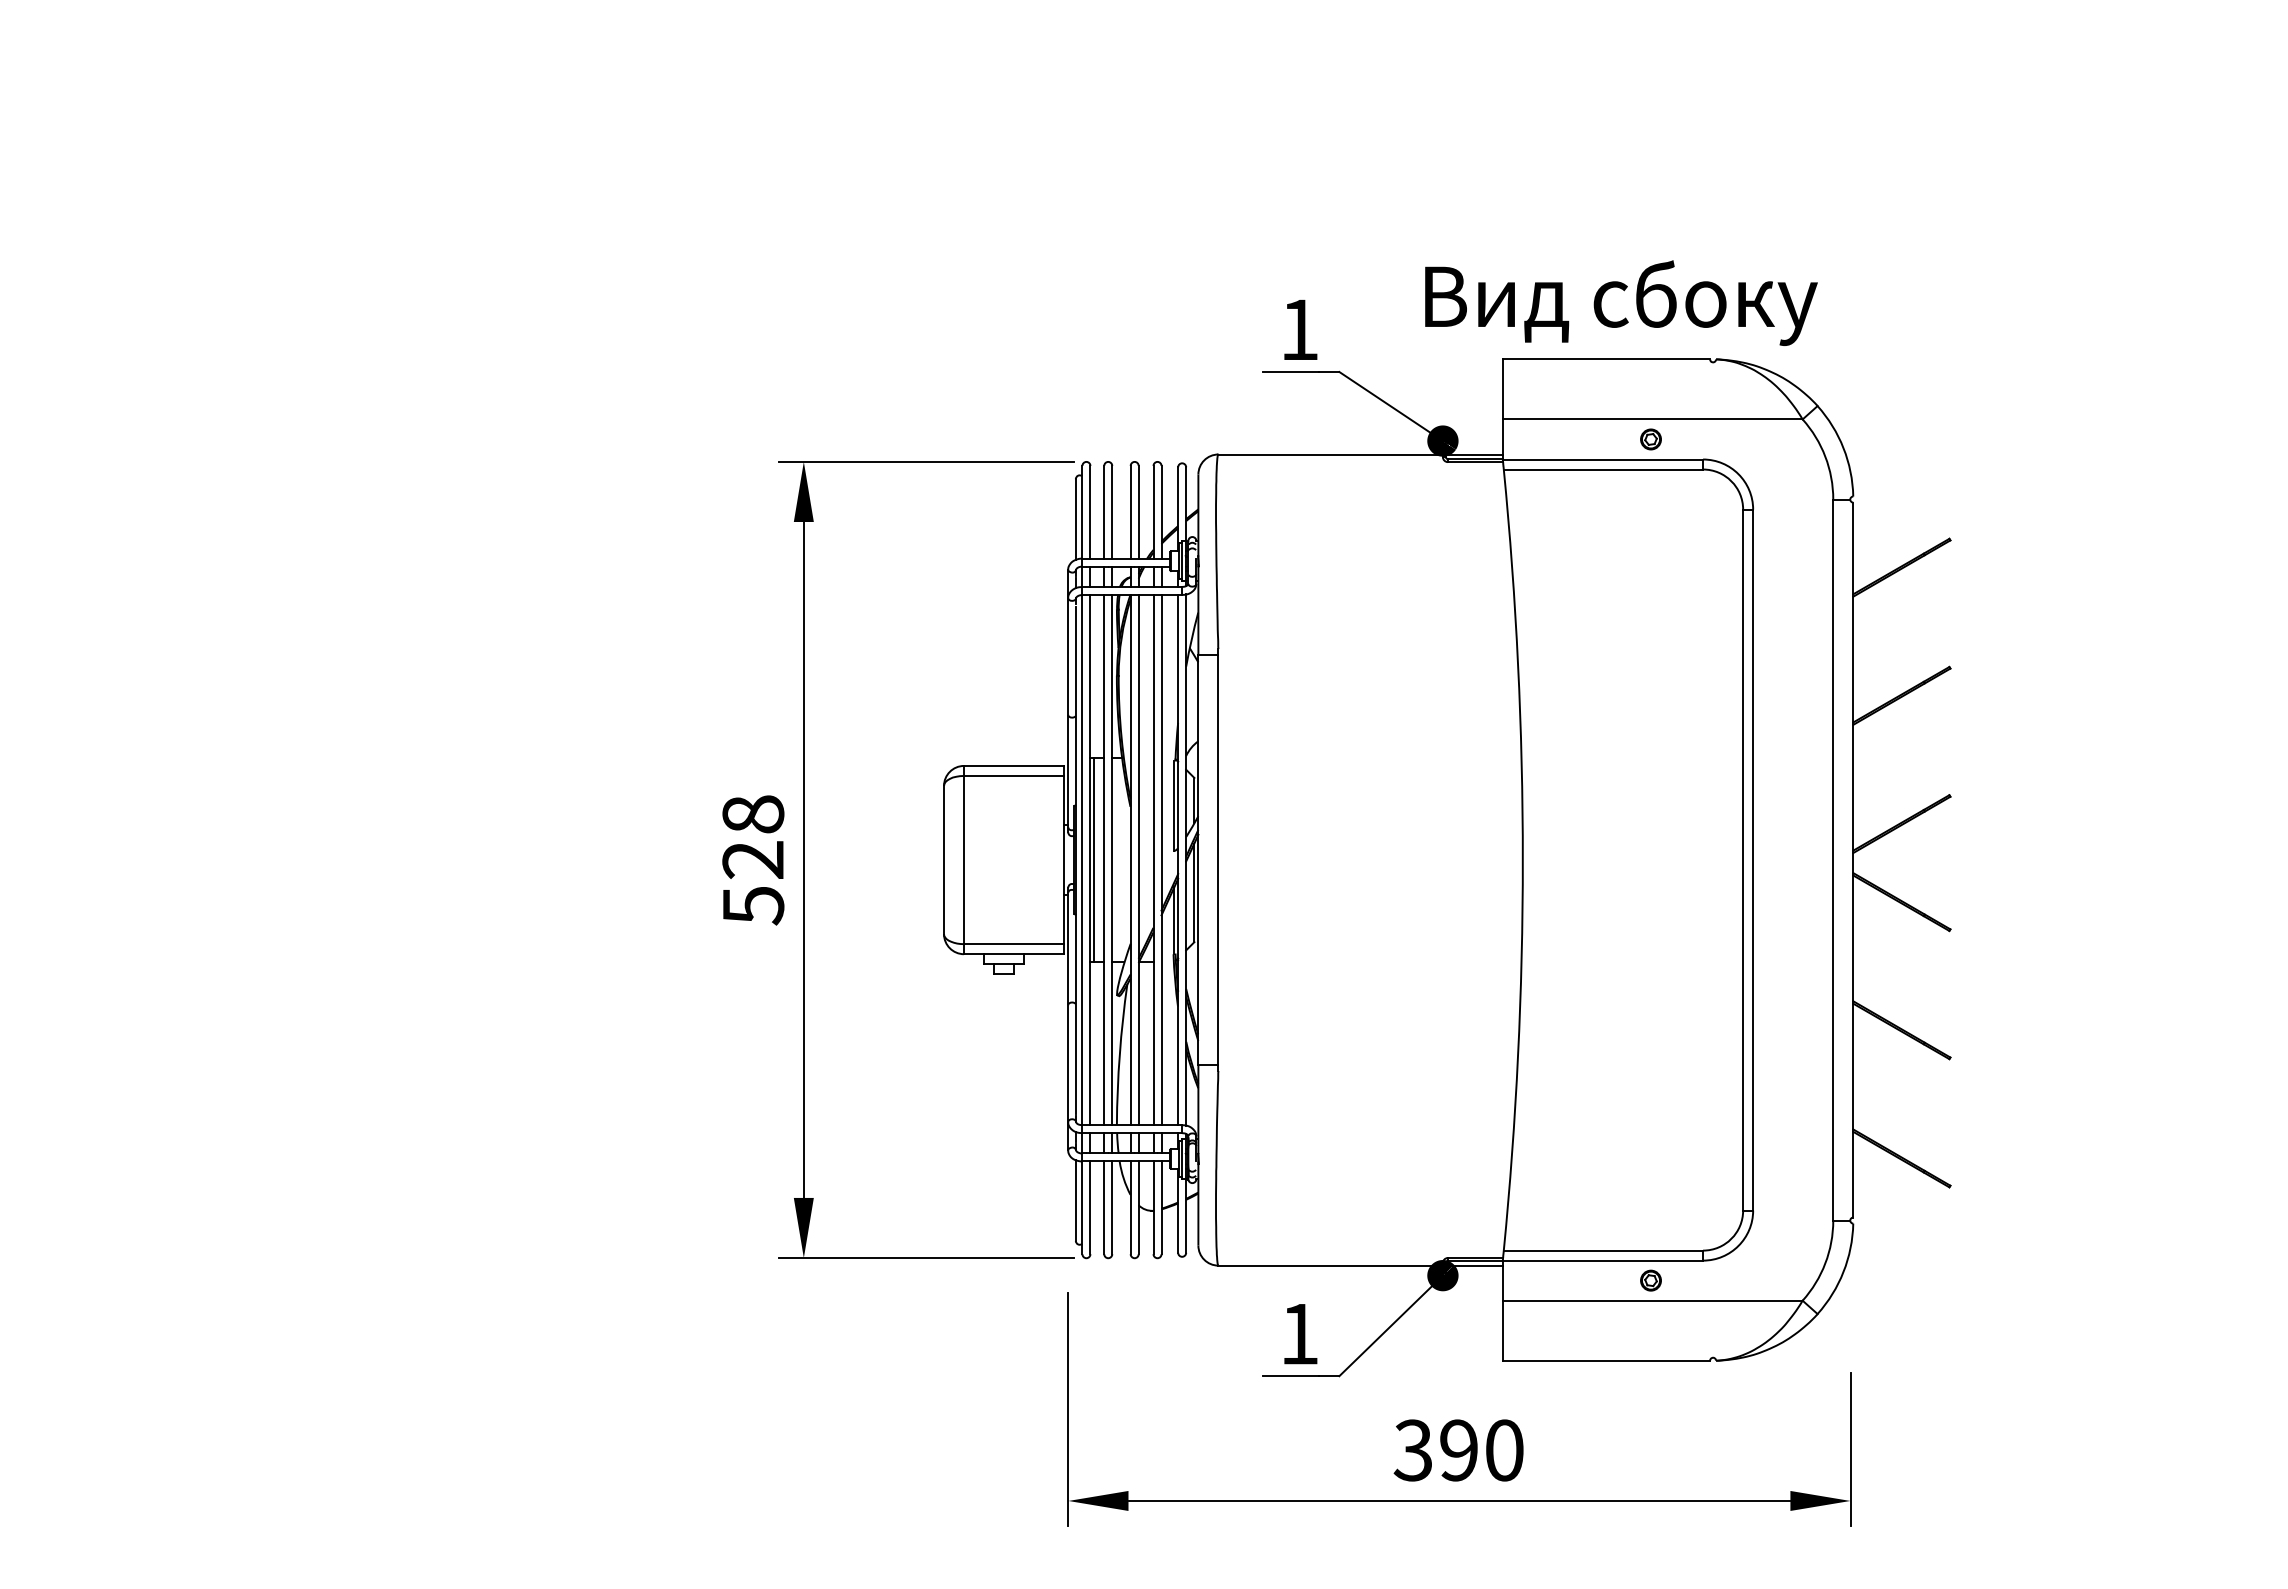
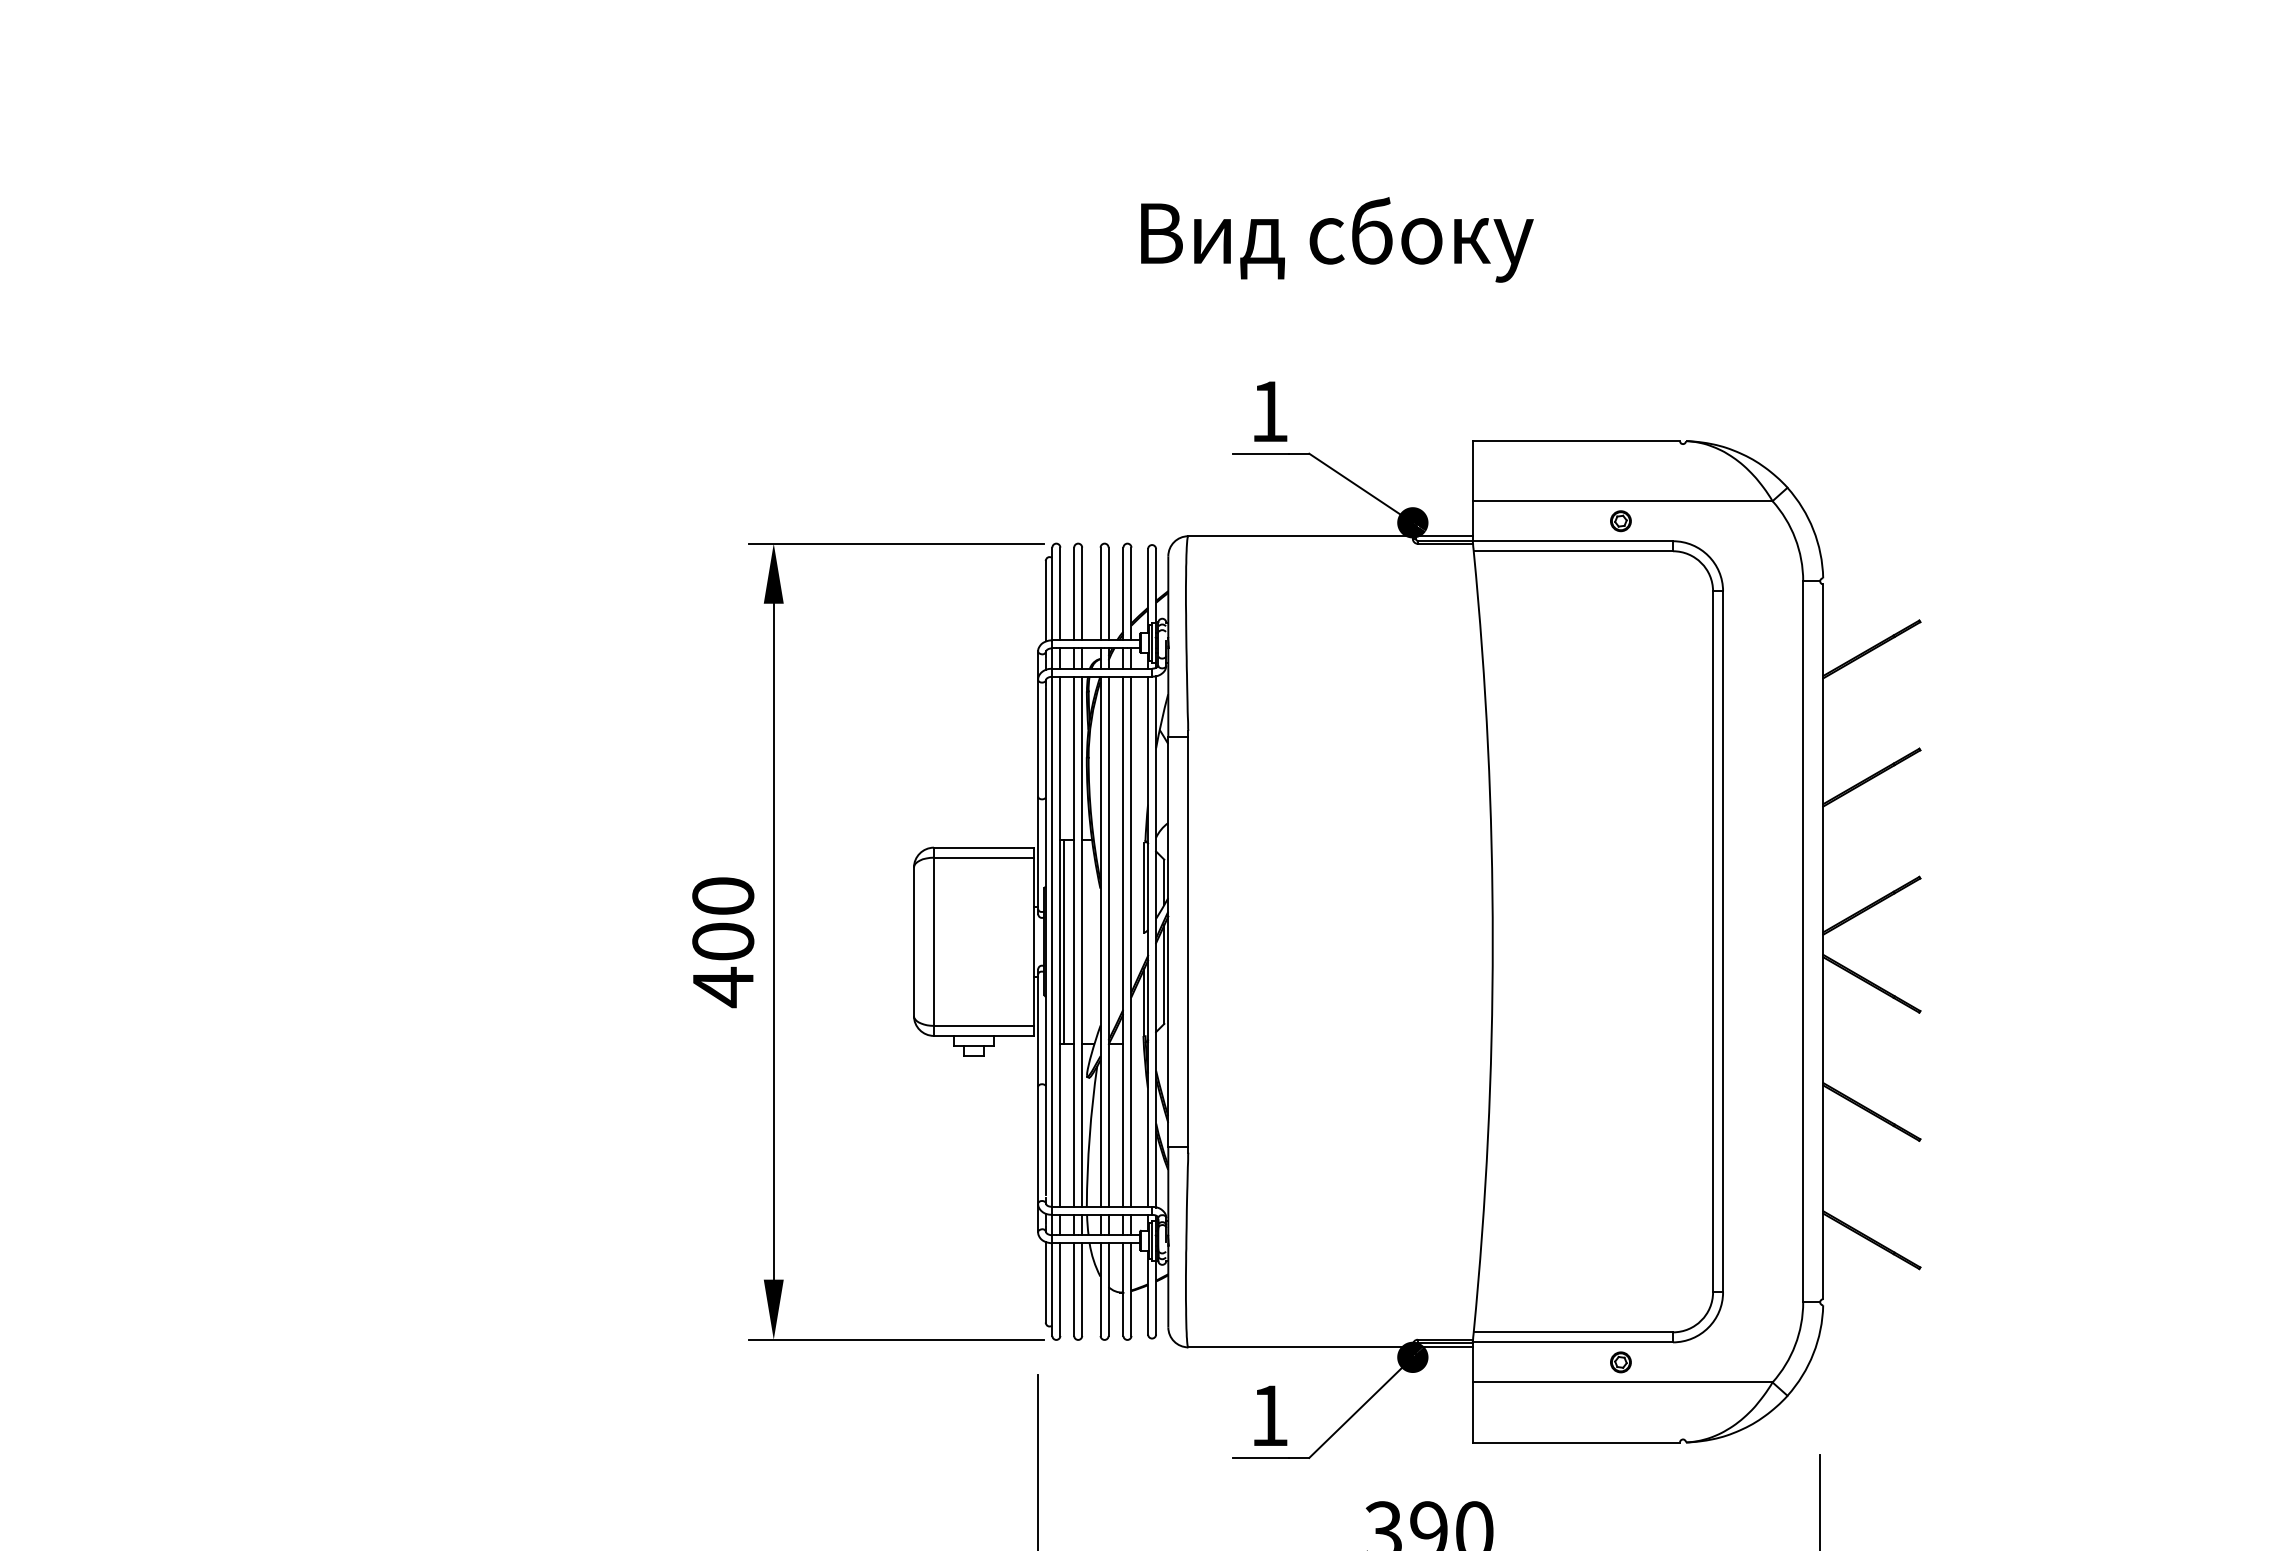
text: (1621, 302) -> (1337, 239), moved
text: (753, 860) -> (723, 942), 528 -> 400

